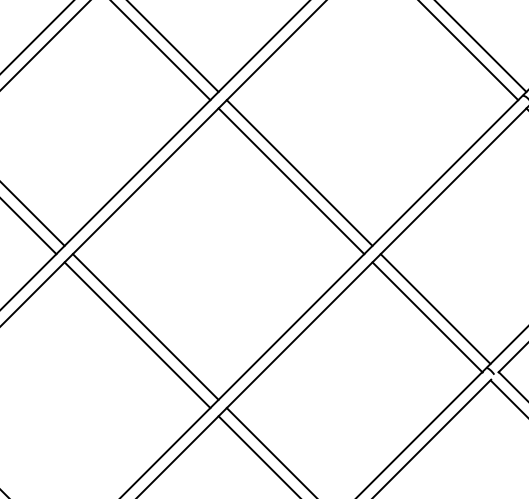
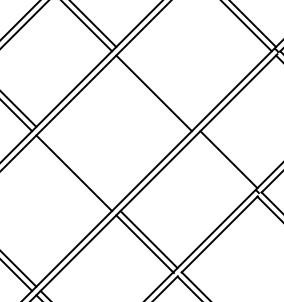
line: (299, 171) -> (158, 88), removed
line: (427, 316) -> (224, 163), removed
line: (145, 325) -> (78, 168), removed

